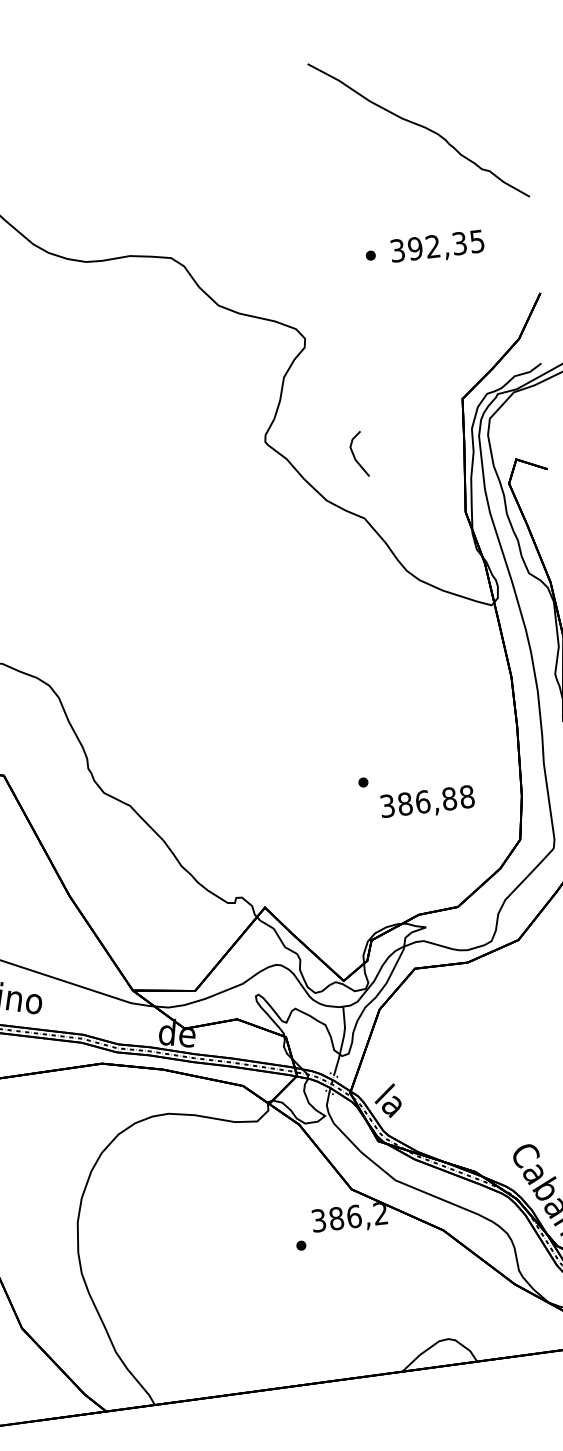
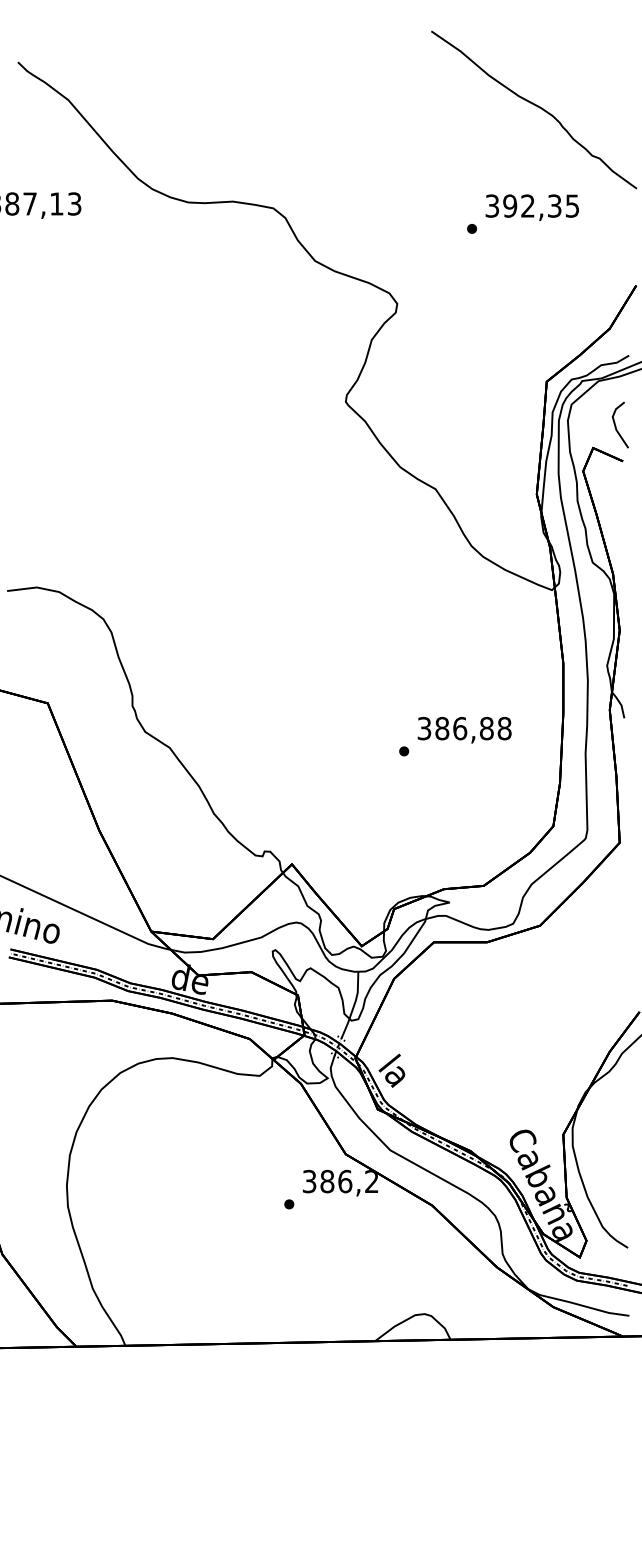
text: (436, 247) -> (531, 207), moved
line: (355, 455) -> (616, 425), moved
text: (427, 803) -> (464, 730), moved

